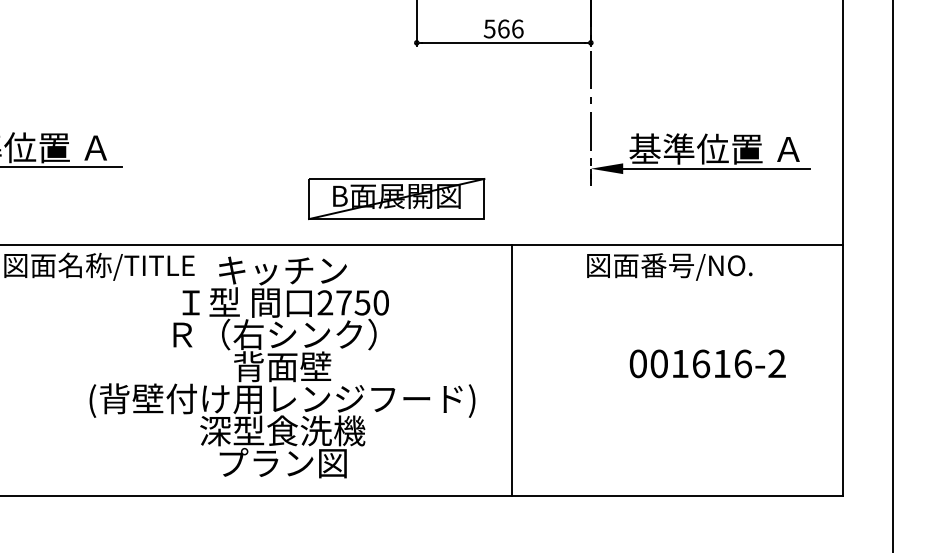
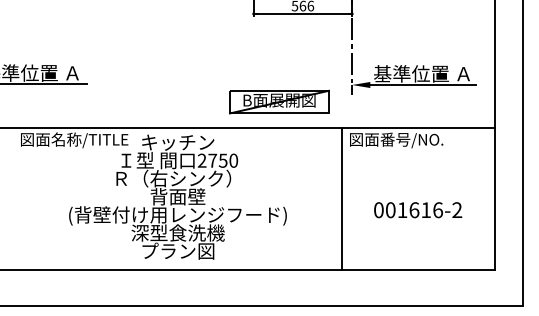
part: (396, 197) -> (279, 101), moved
text: (708, 364) -> (418, 210), moved
line: (511, 369) -> (341, 198), moved

